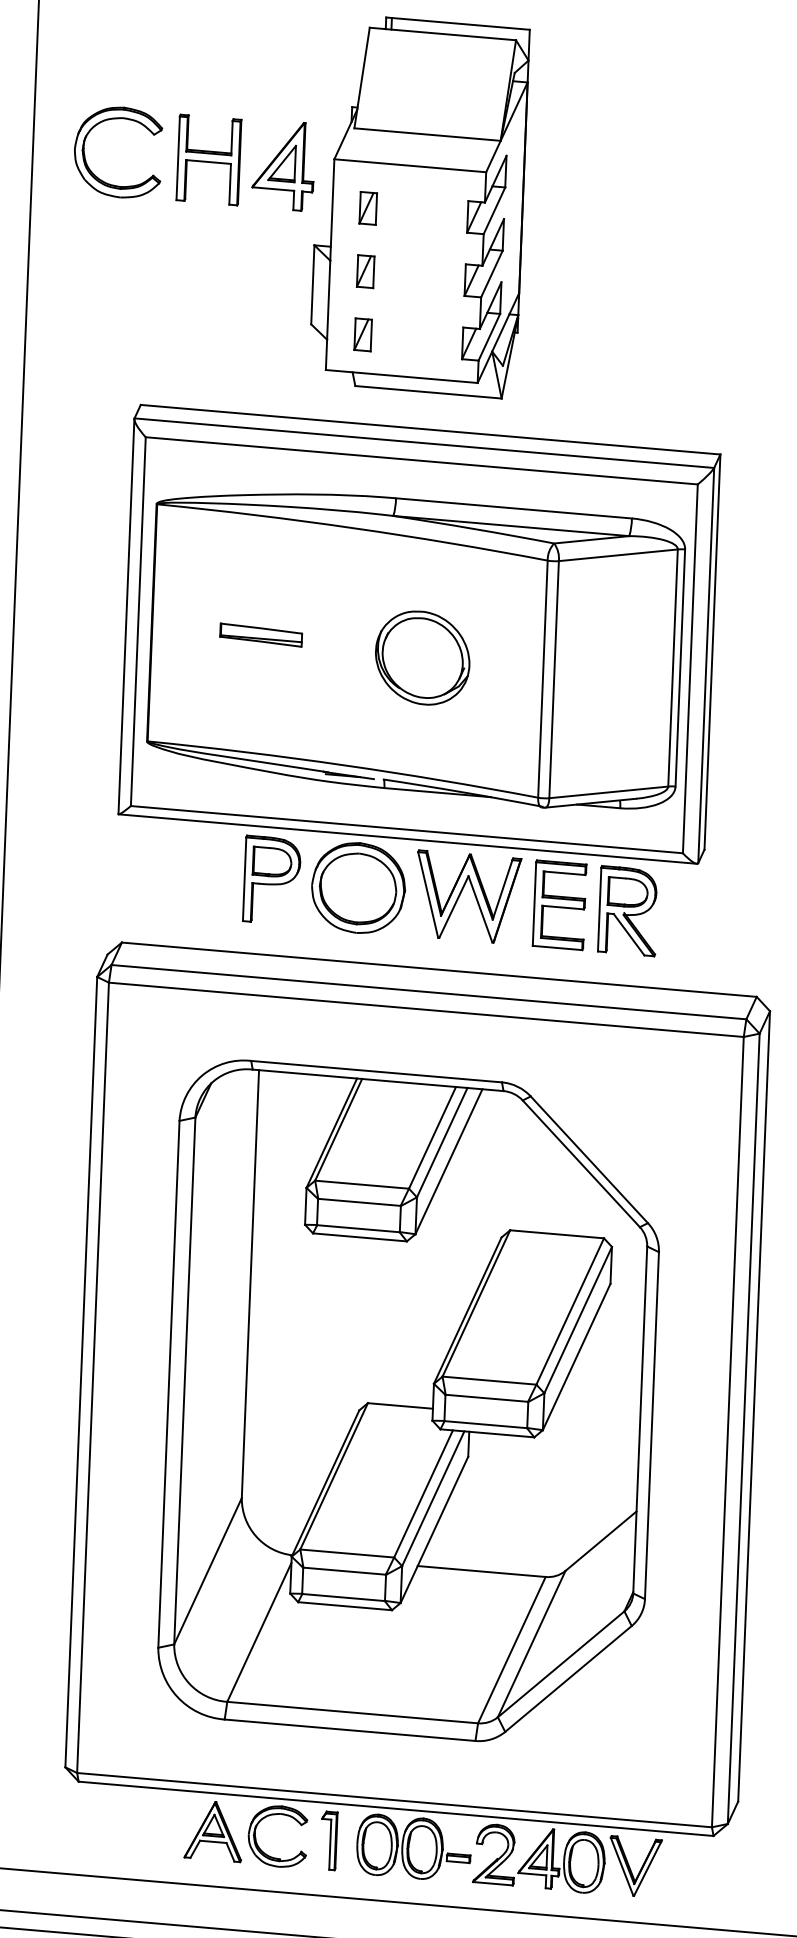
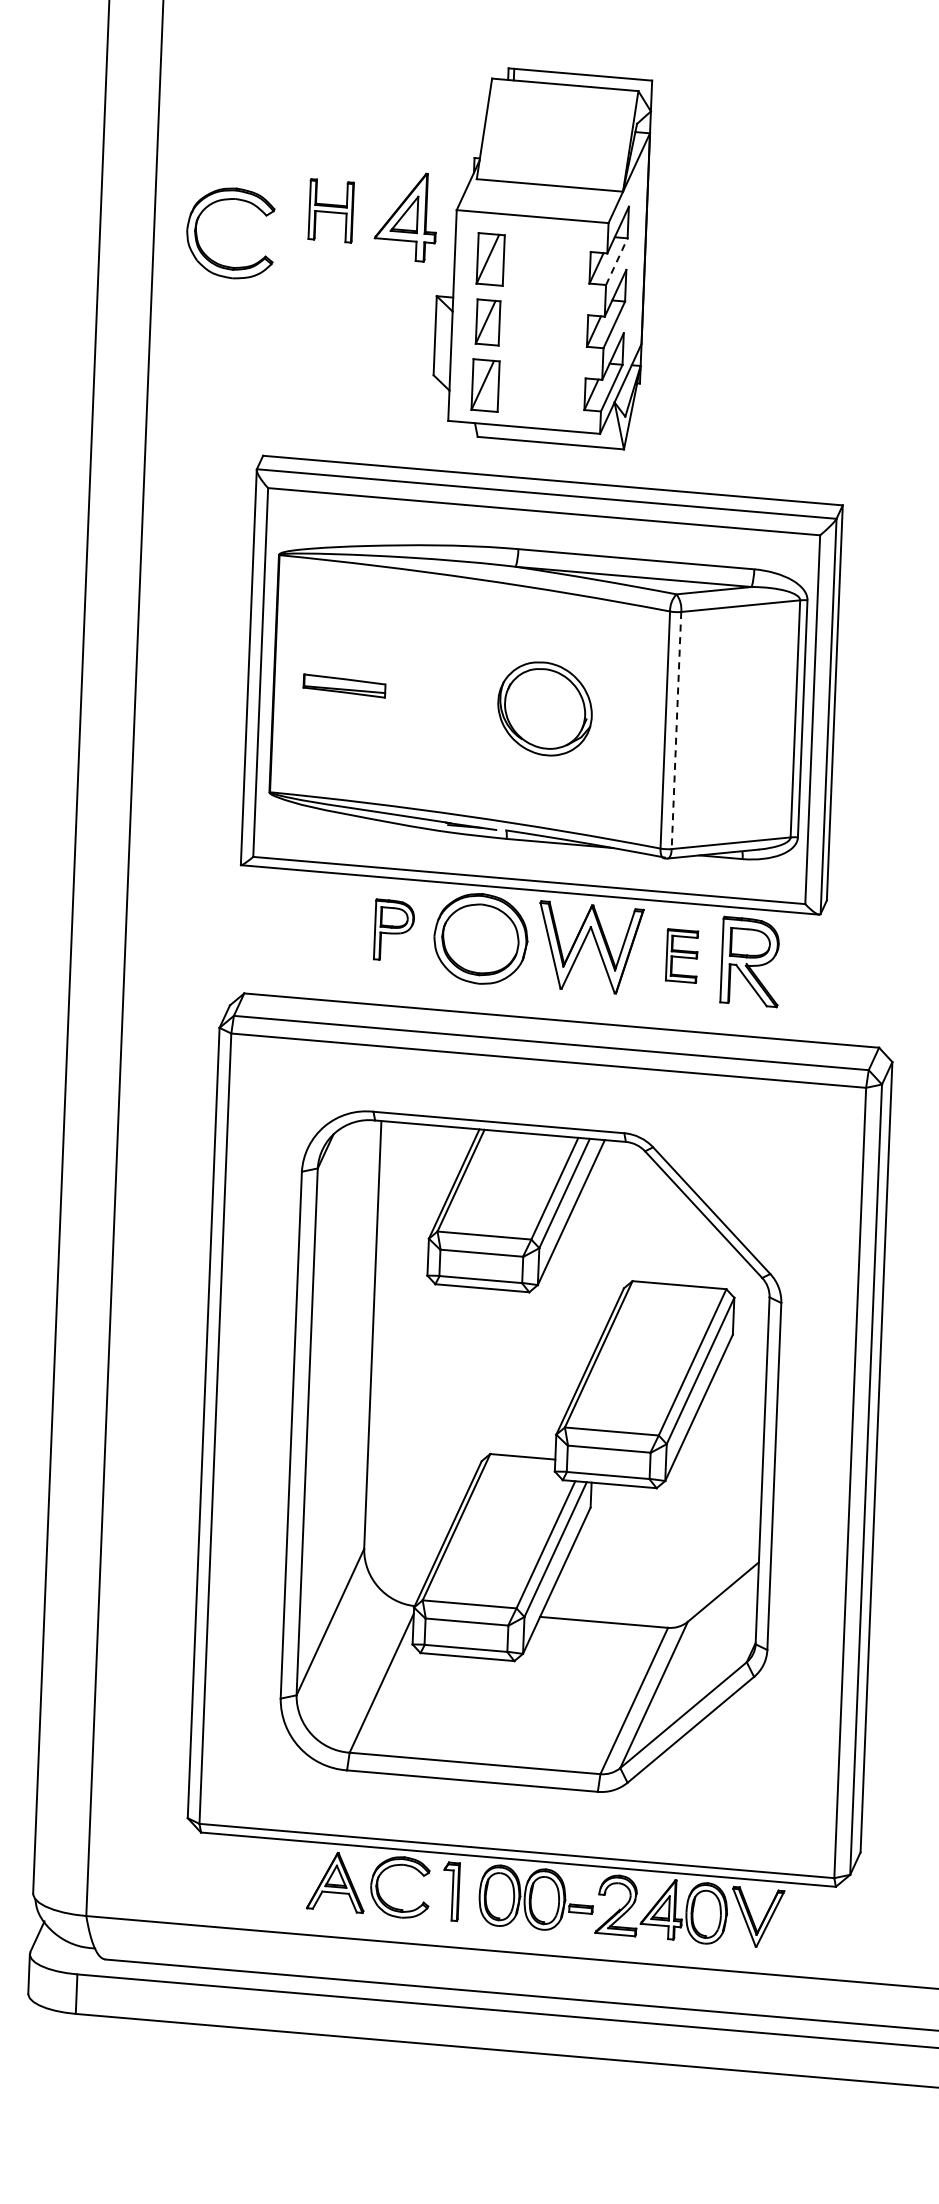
part: (208, 159) -> (330, 210), size x0.7
part: (102, 179) -> (214, 260), moved
part: (368, 207) -> (490, 258), size x1.6
line: (494, 210) -> (616, 261), solid -> dashed
part: (365, 271) -> (487, 322), size x1.4
part: (363, 334) -> (485, 385), size x1.6
part: (261, 634) -> (344, 685), moved
line: (554, 679) -> (676, 730), solid -> dashed
part: (271, 878) -> (393, 929), size x0.7
part: (559, 904) -> (681, 955), size x0.6

